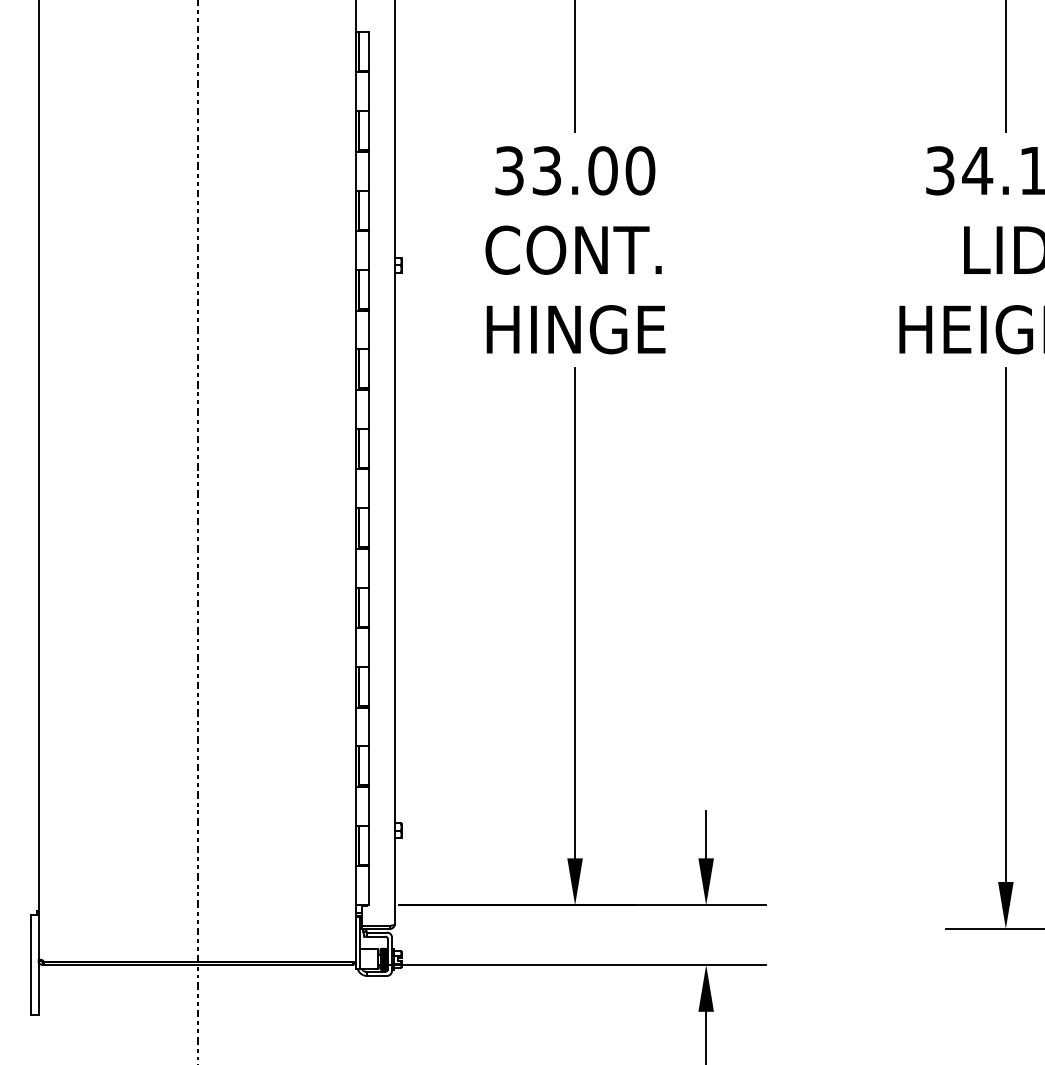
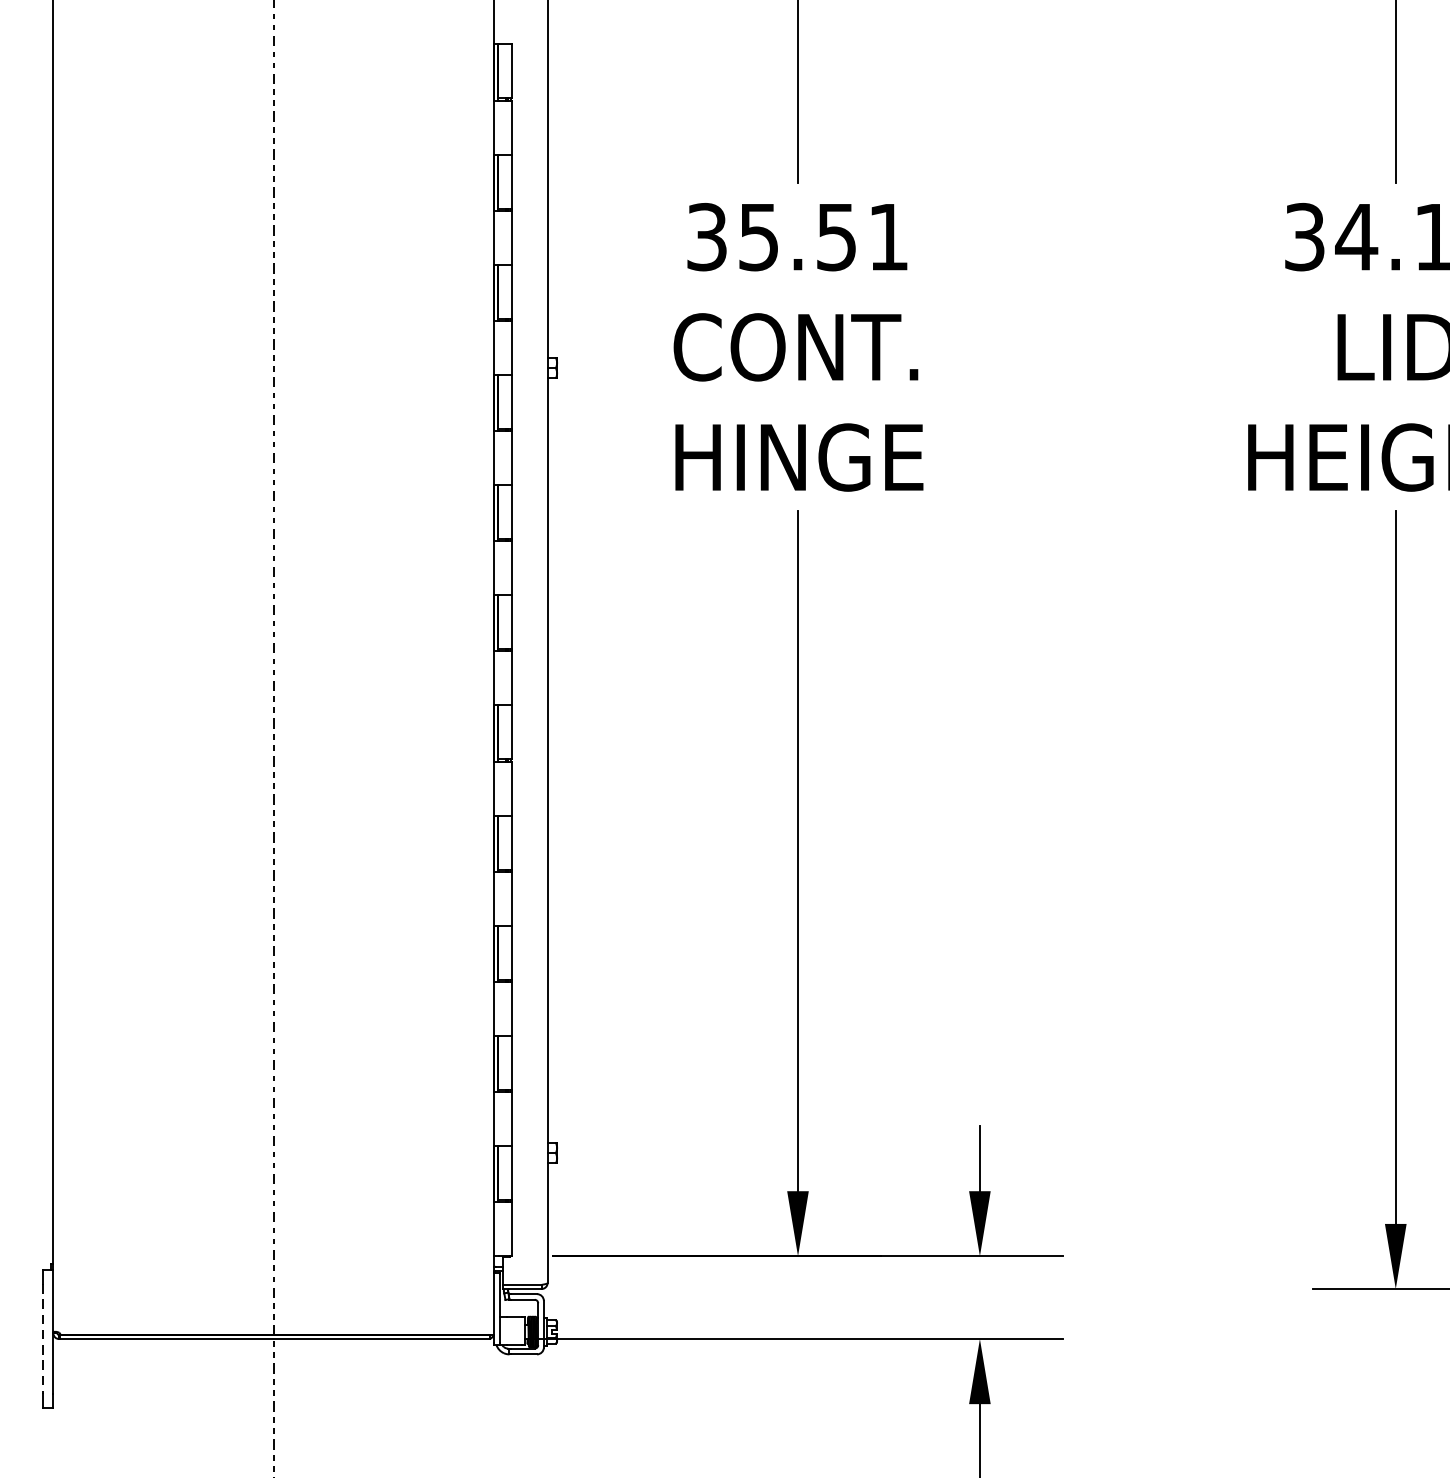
text: (594, 170) -> (824, 236), 33.00 -> 35.51
line: (31, 964) -> (43, 1338), solid -> dashed

